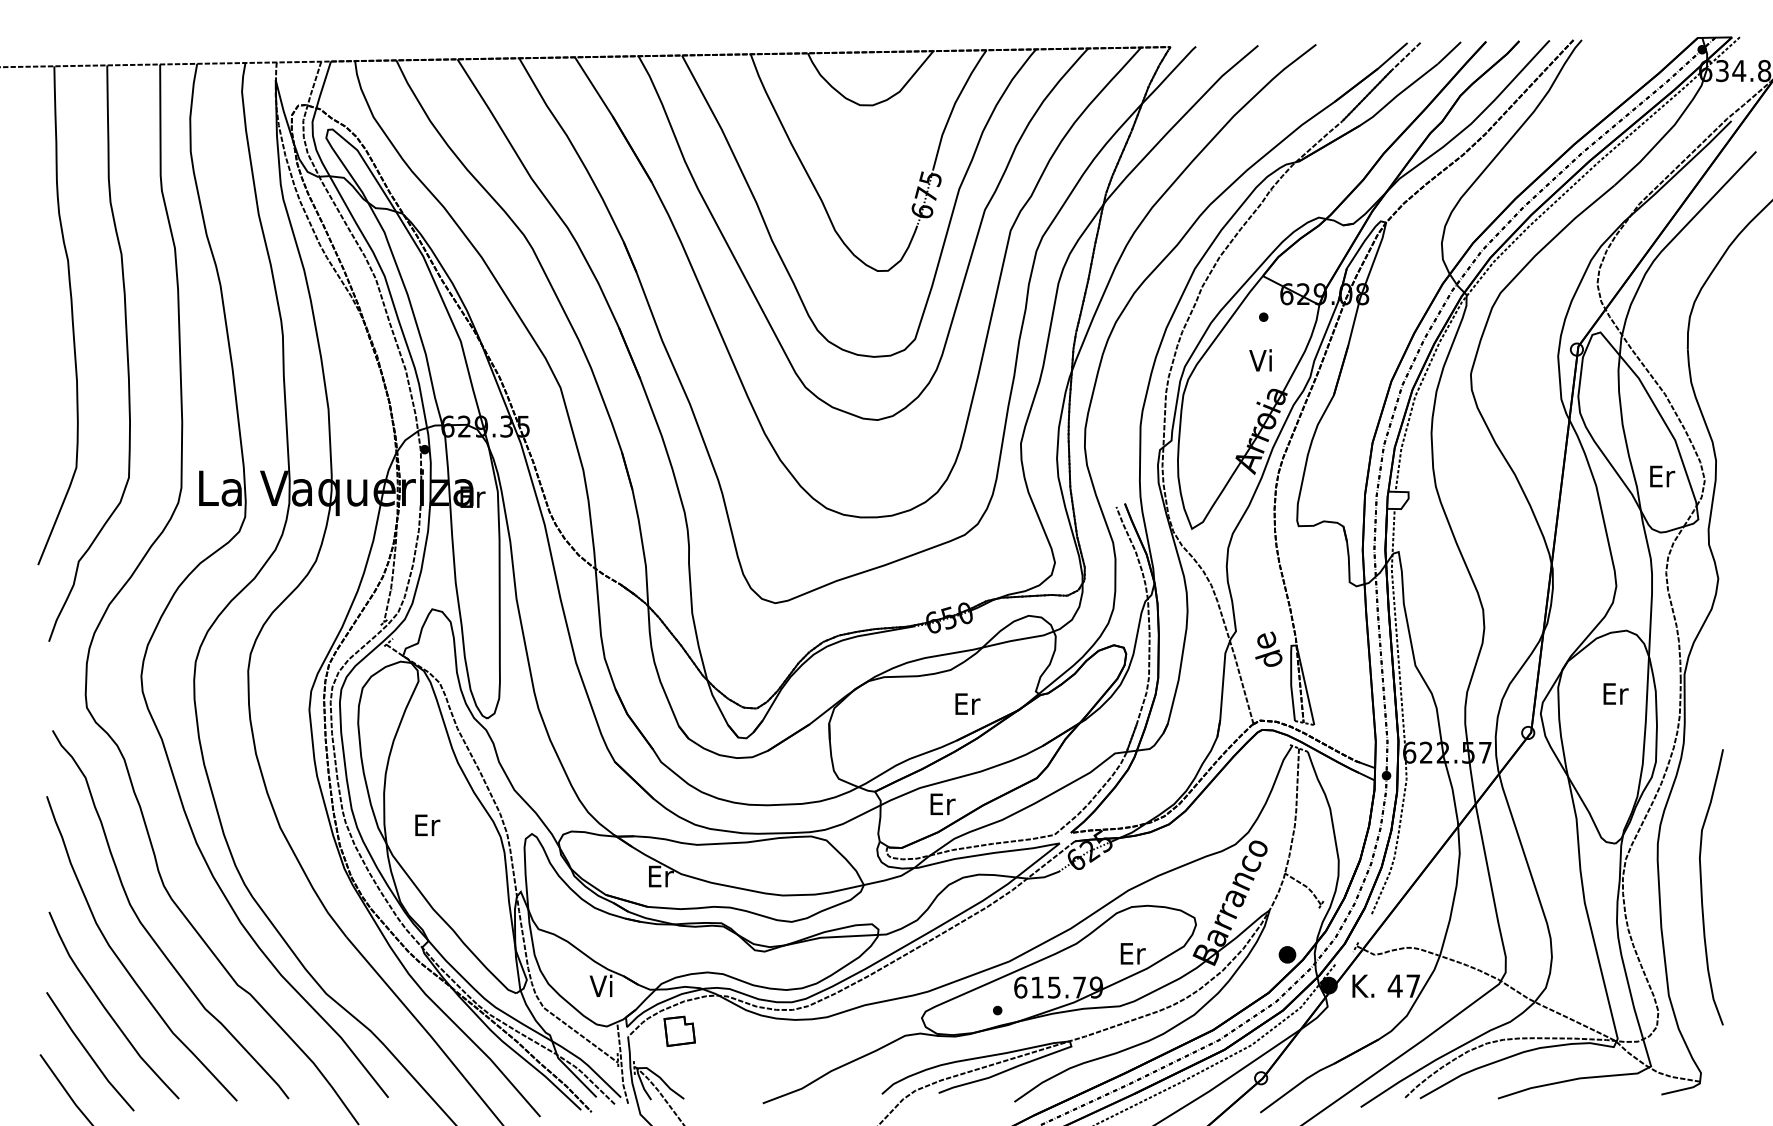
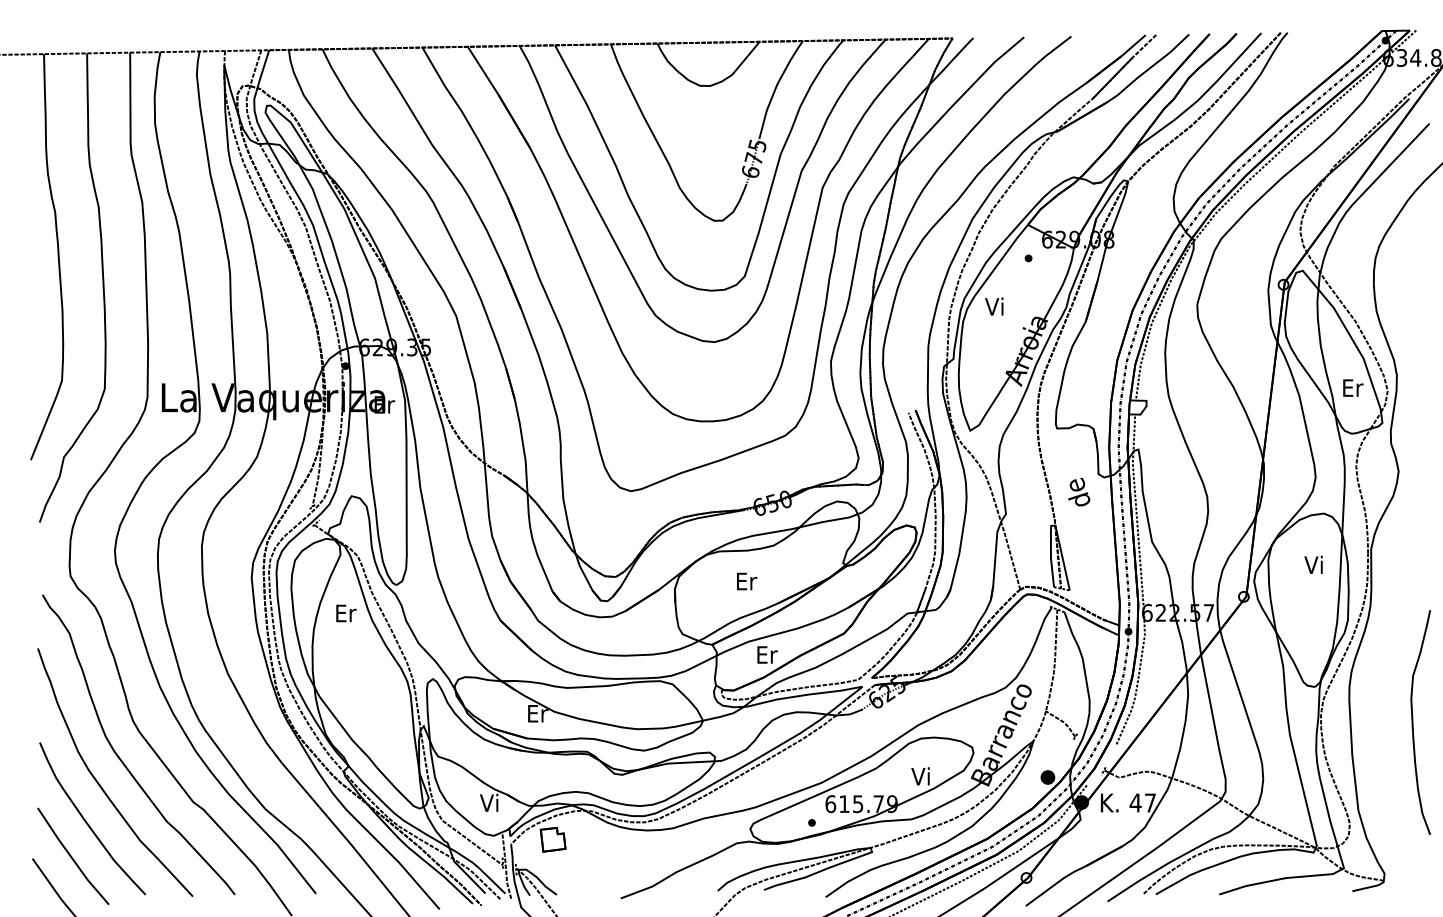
text: (1260, 360) -> (994, 306), moved
text: (1268, 648) -> (1078, 491), moved
text: (1615, 693) -> (1314, 564), Er -> Vi
text: (967, 703) -> (746, 581), moved
text: (427, 824) -> (346, 612), moved
curve: (1702, 887) -> (1413, 722), moved
text: (1132, 953) -> (921, 776), Er -> Vi

